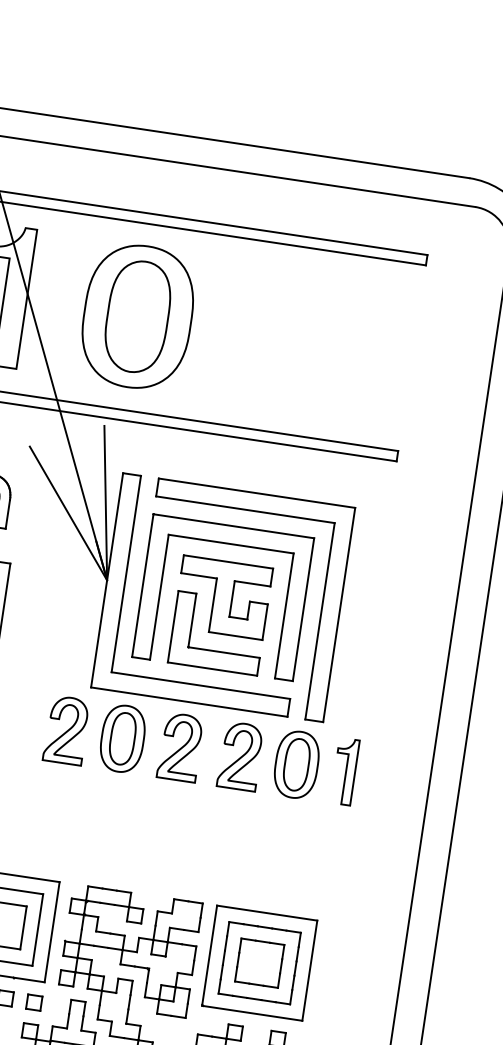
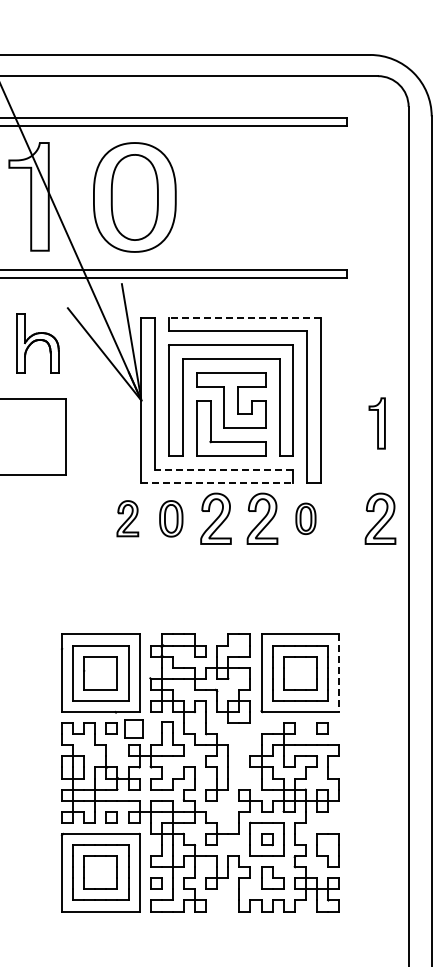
line: (256, 492) -> (244, 317), solid -> dashed
line: (199, 685) -> (223, 469), solid -> dashed
line: (189, 702) -> (217, 483), solid -> dashed
part: (66, 729) -> (127, 518), size x0.7
part: (123, 738) -> (171, 518), size x0.7
part: (296, 764) -> (305, 518), size x0.6
part: (344, 771) -> (376, 423), moved
part: (393, 778) -> (380, 518), added
line: (310, 971) -> (339, 673), solid -> dashed
part: (34, 1002) -> (134, 728), size x1.6

